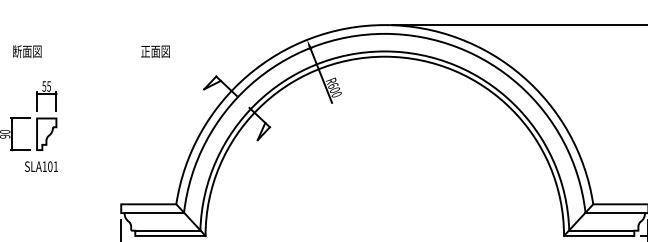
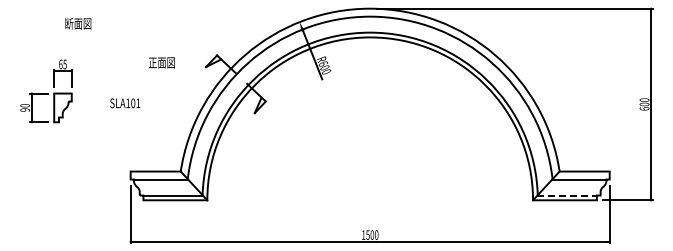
text: (27, 51) -> (78, 23), moved
text: (155, 51) -> (161, 62), moved
text: (43, 86) -> (60, 64), 55 -> 65
text: (41, 166) -> (125, 103), moved
line: (601, 230) -> (567, 195), solid -> dashed

